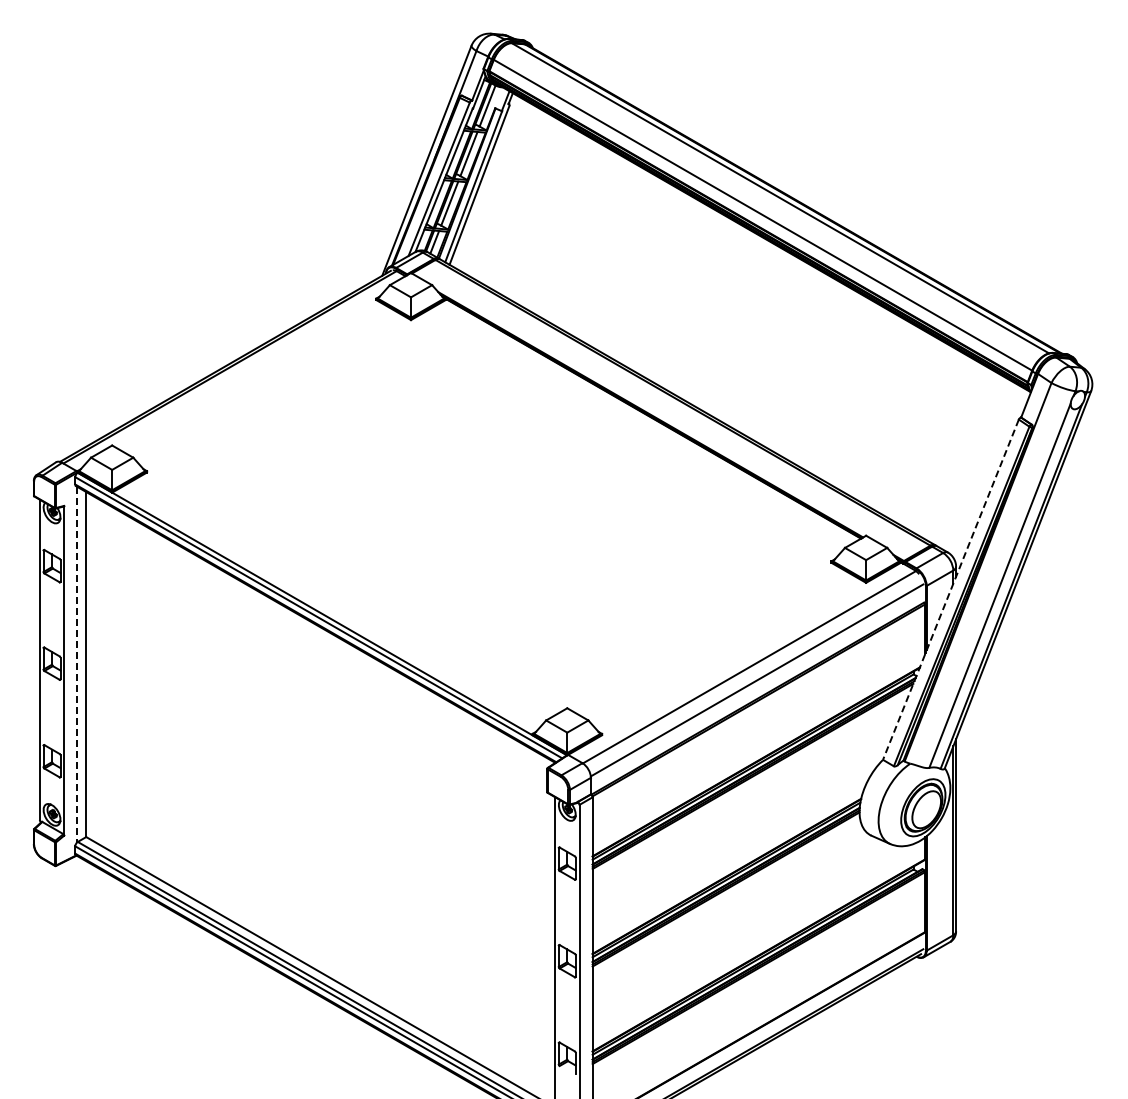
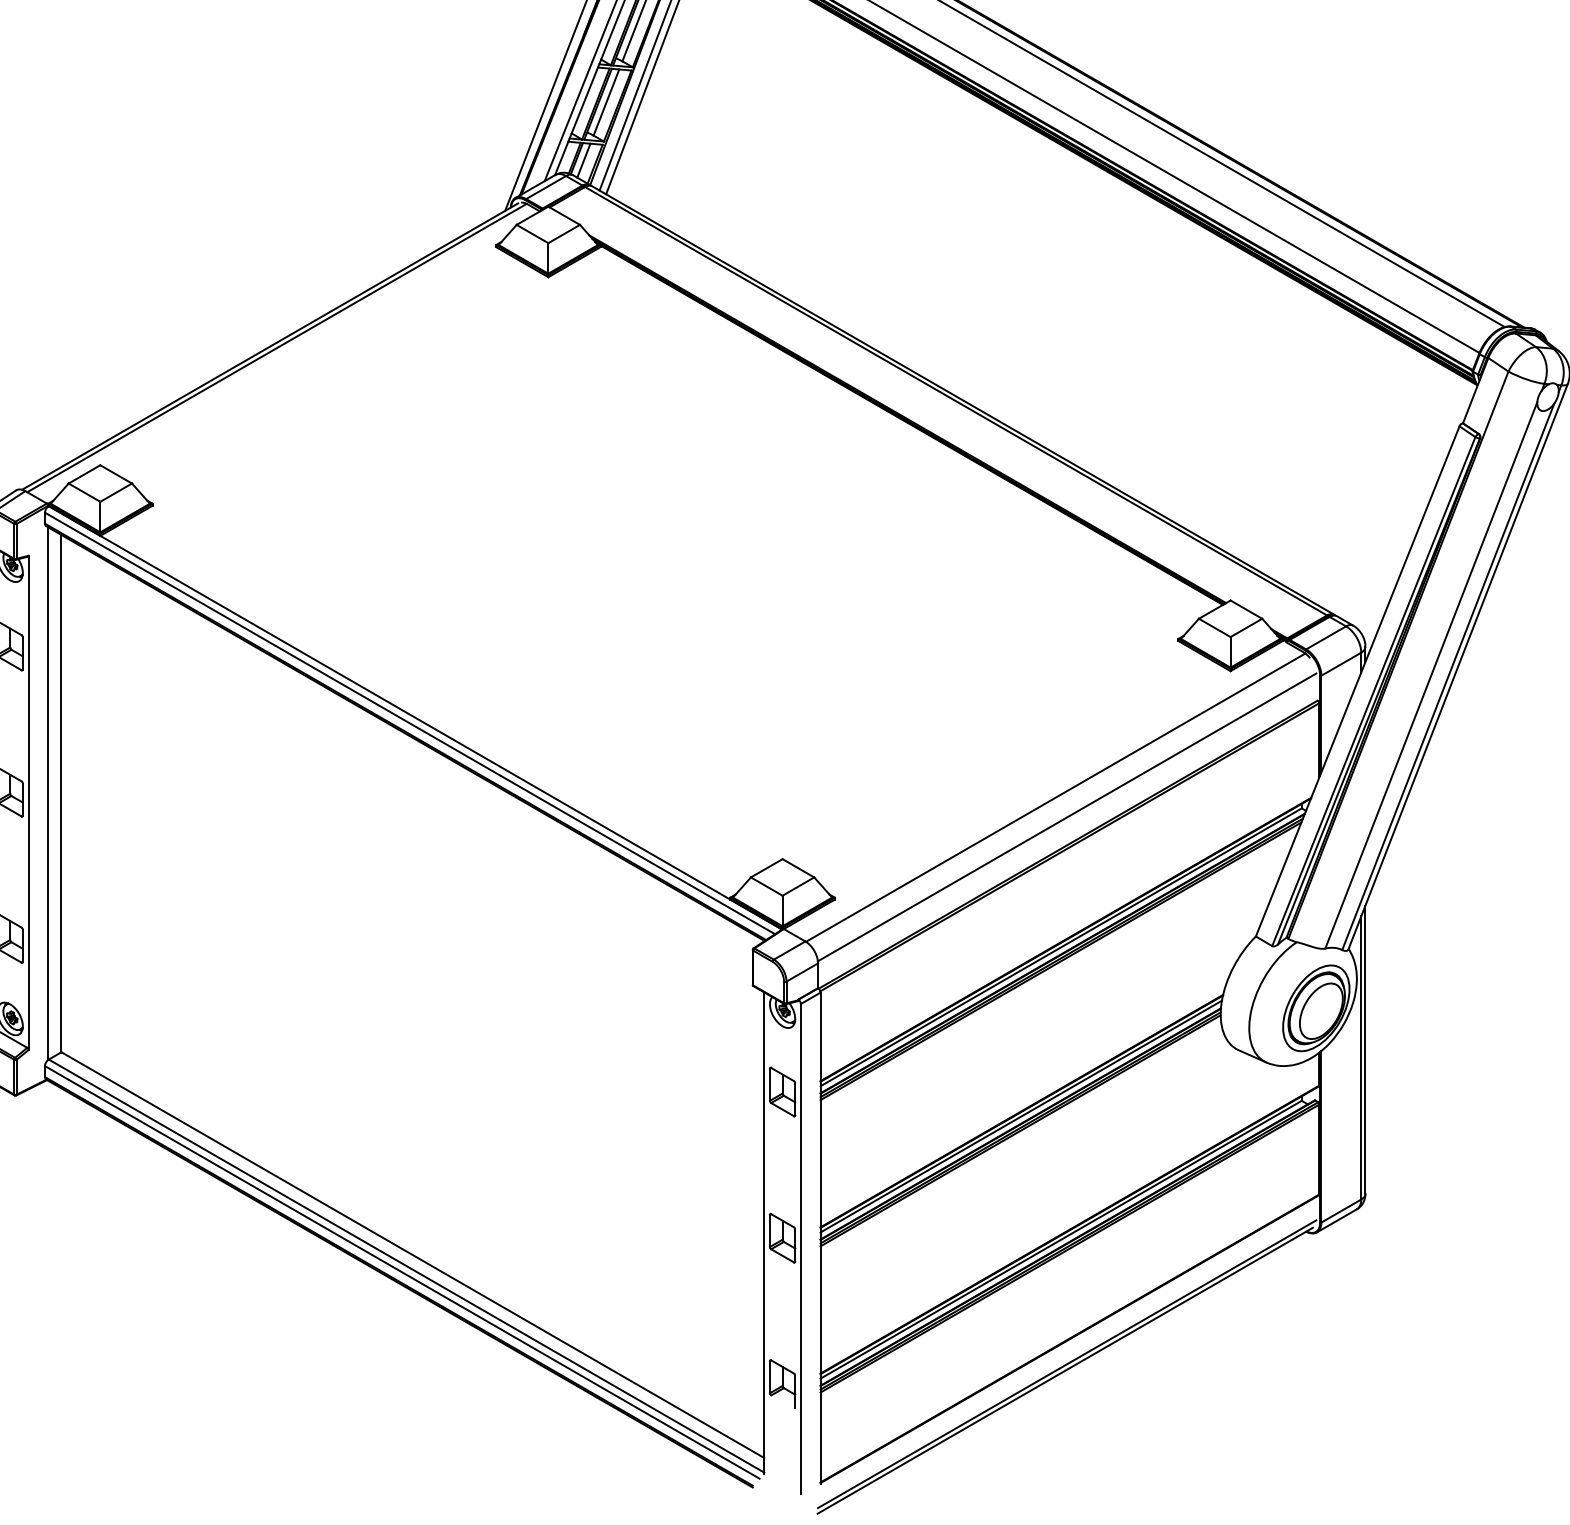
line: (950, 590) -> (1357, 682), dashed -> solid
line: (77, 664) -> (48, 793), dashed -> solid

